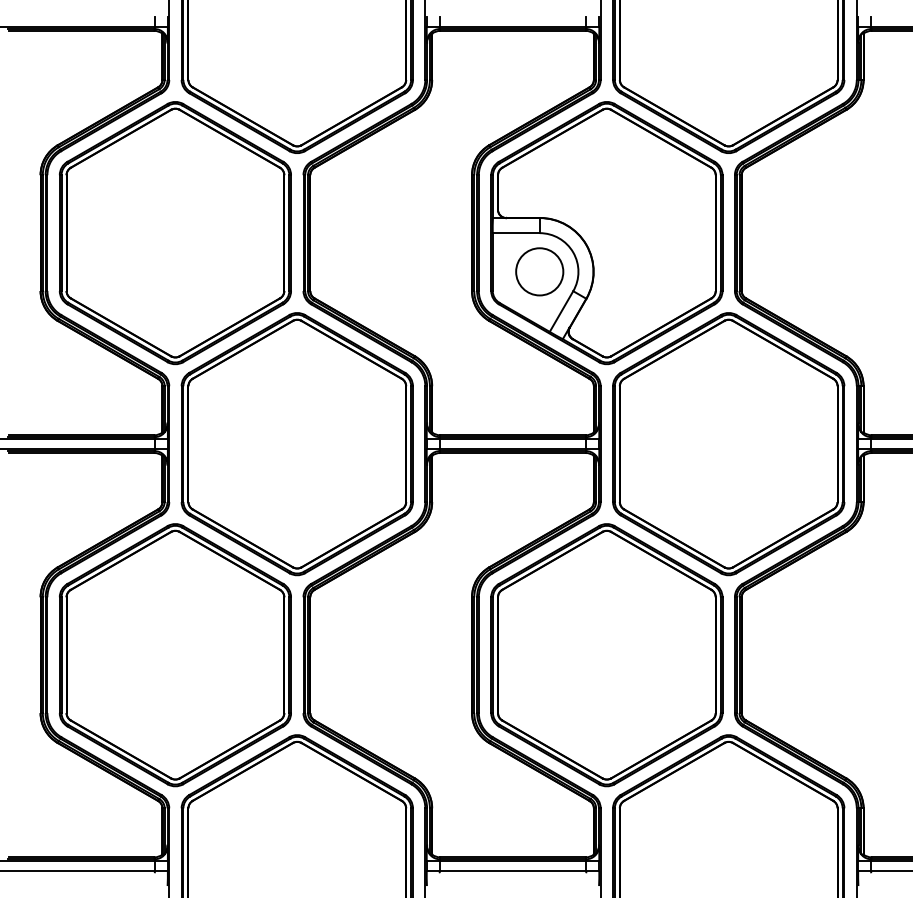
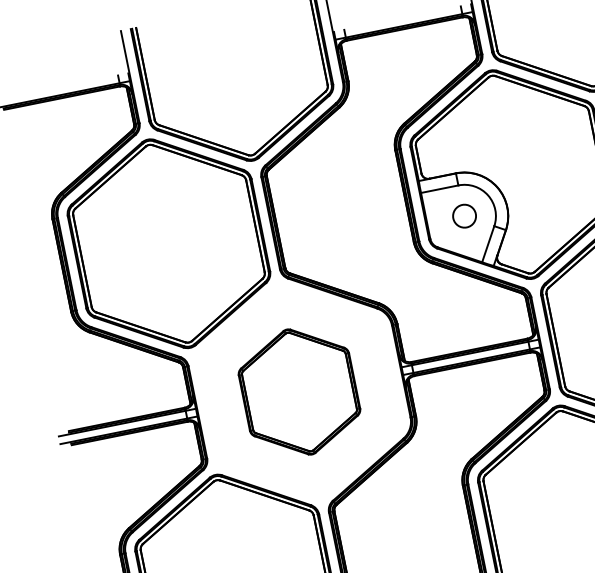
circle: (539, 271) -> (464, 215), size x0.6
part: (296, 444) -> (299, 392), size x0.6

